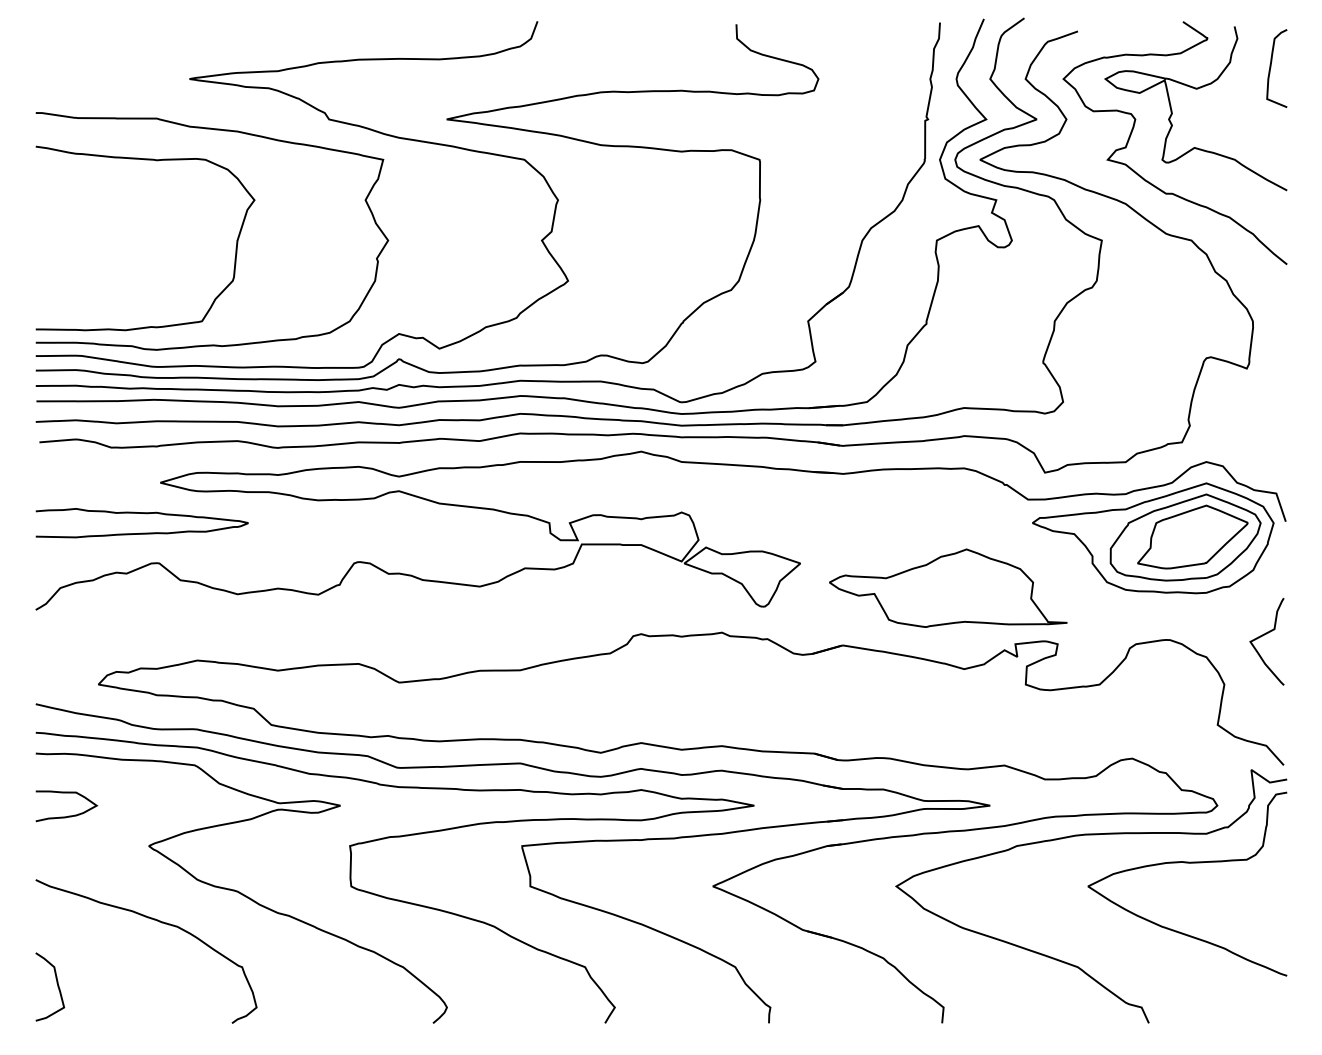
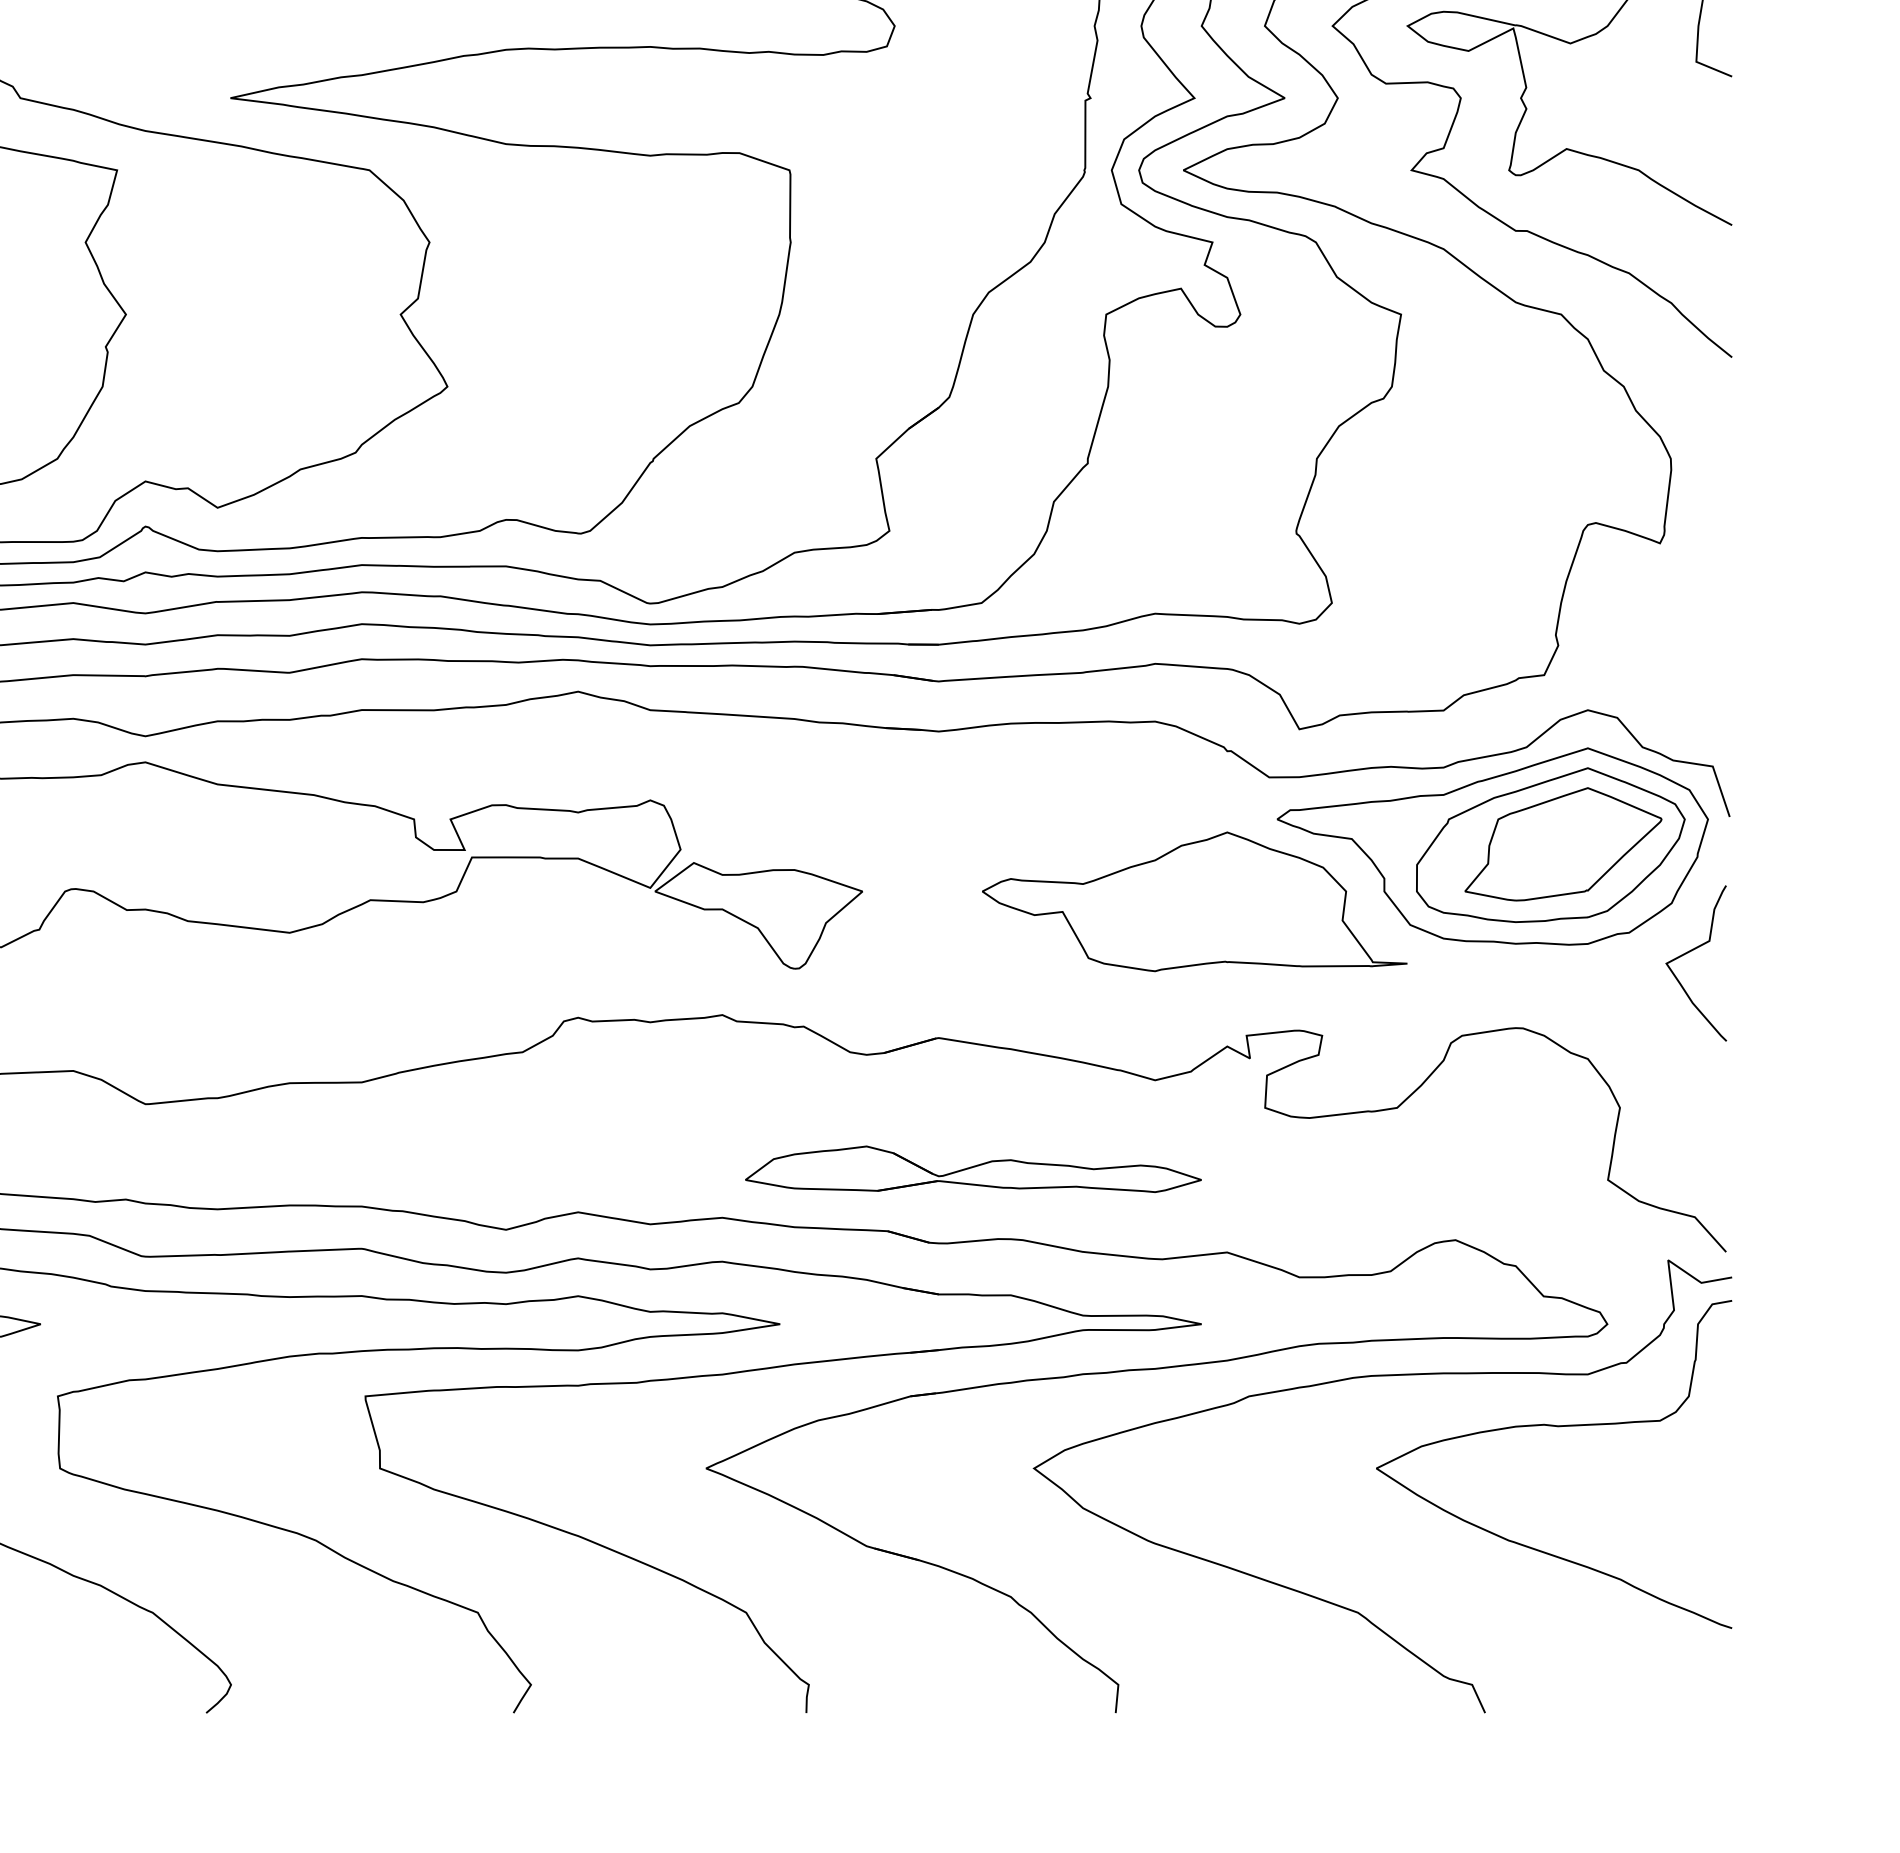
part: (948, 587) -> (1194, 900), moved
curve: (1264, 635) -> (1691, 952), moved
part: (862, 718) -> (973, 1168), added

